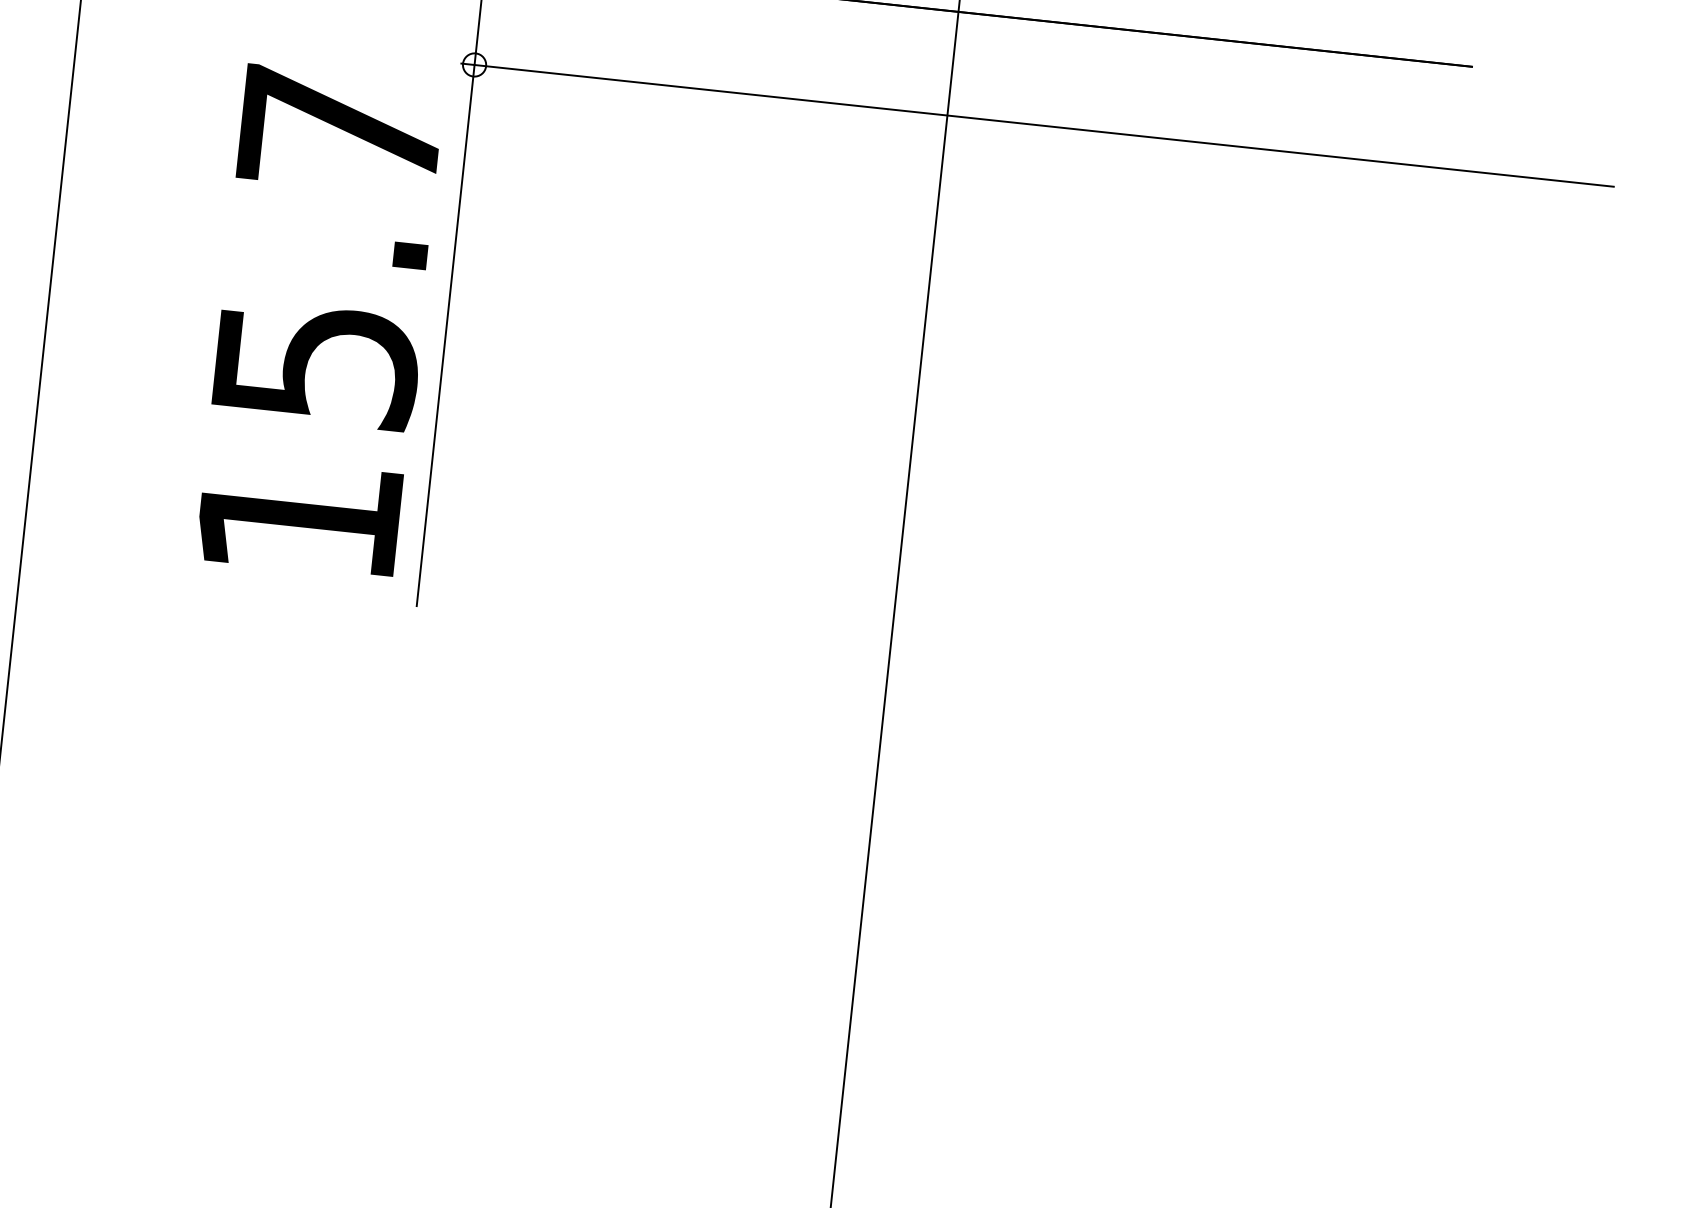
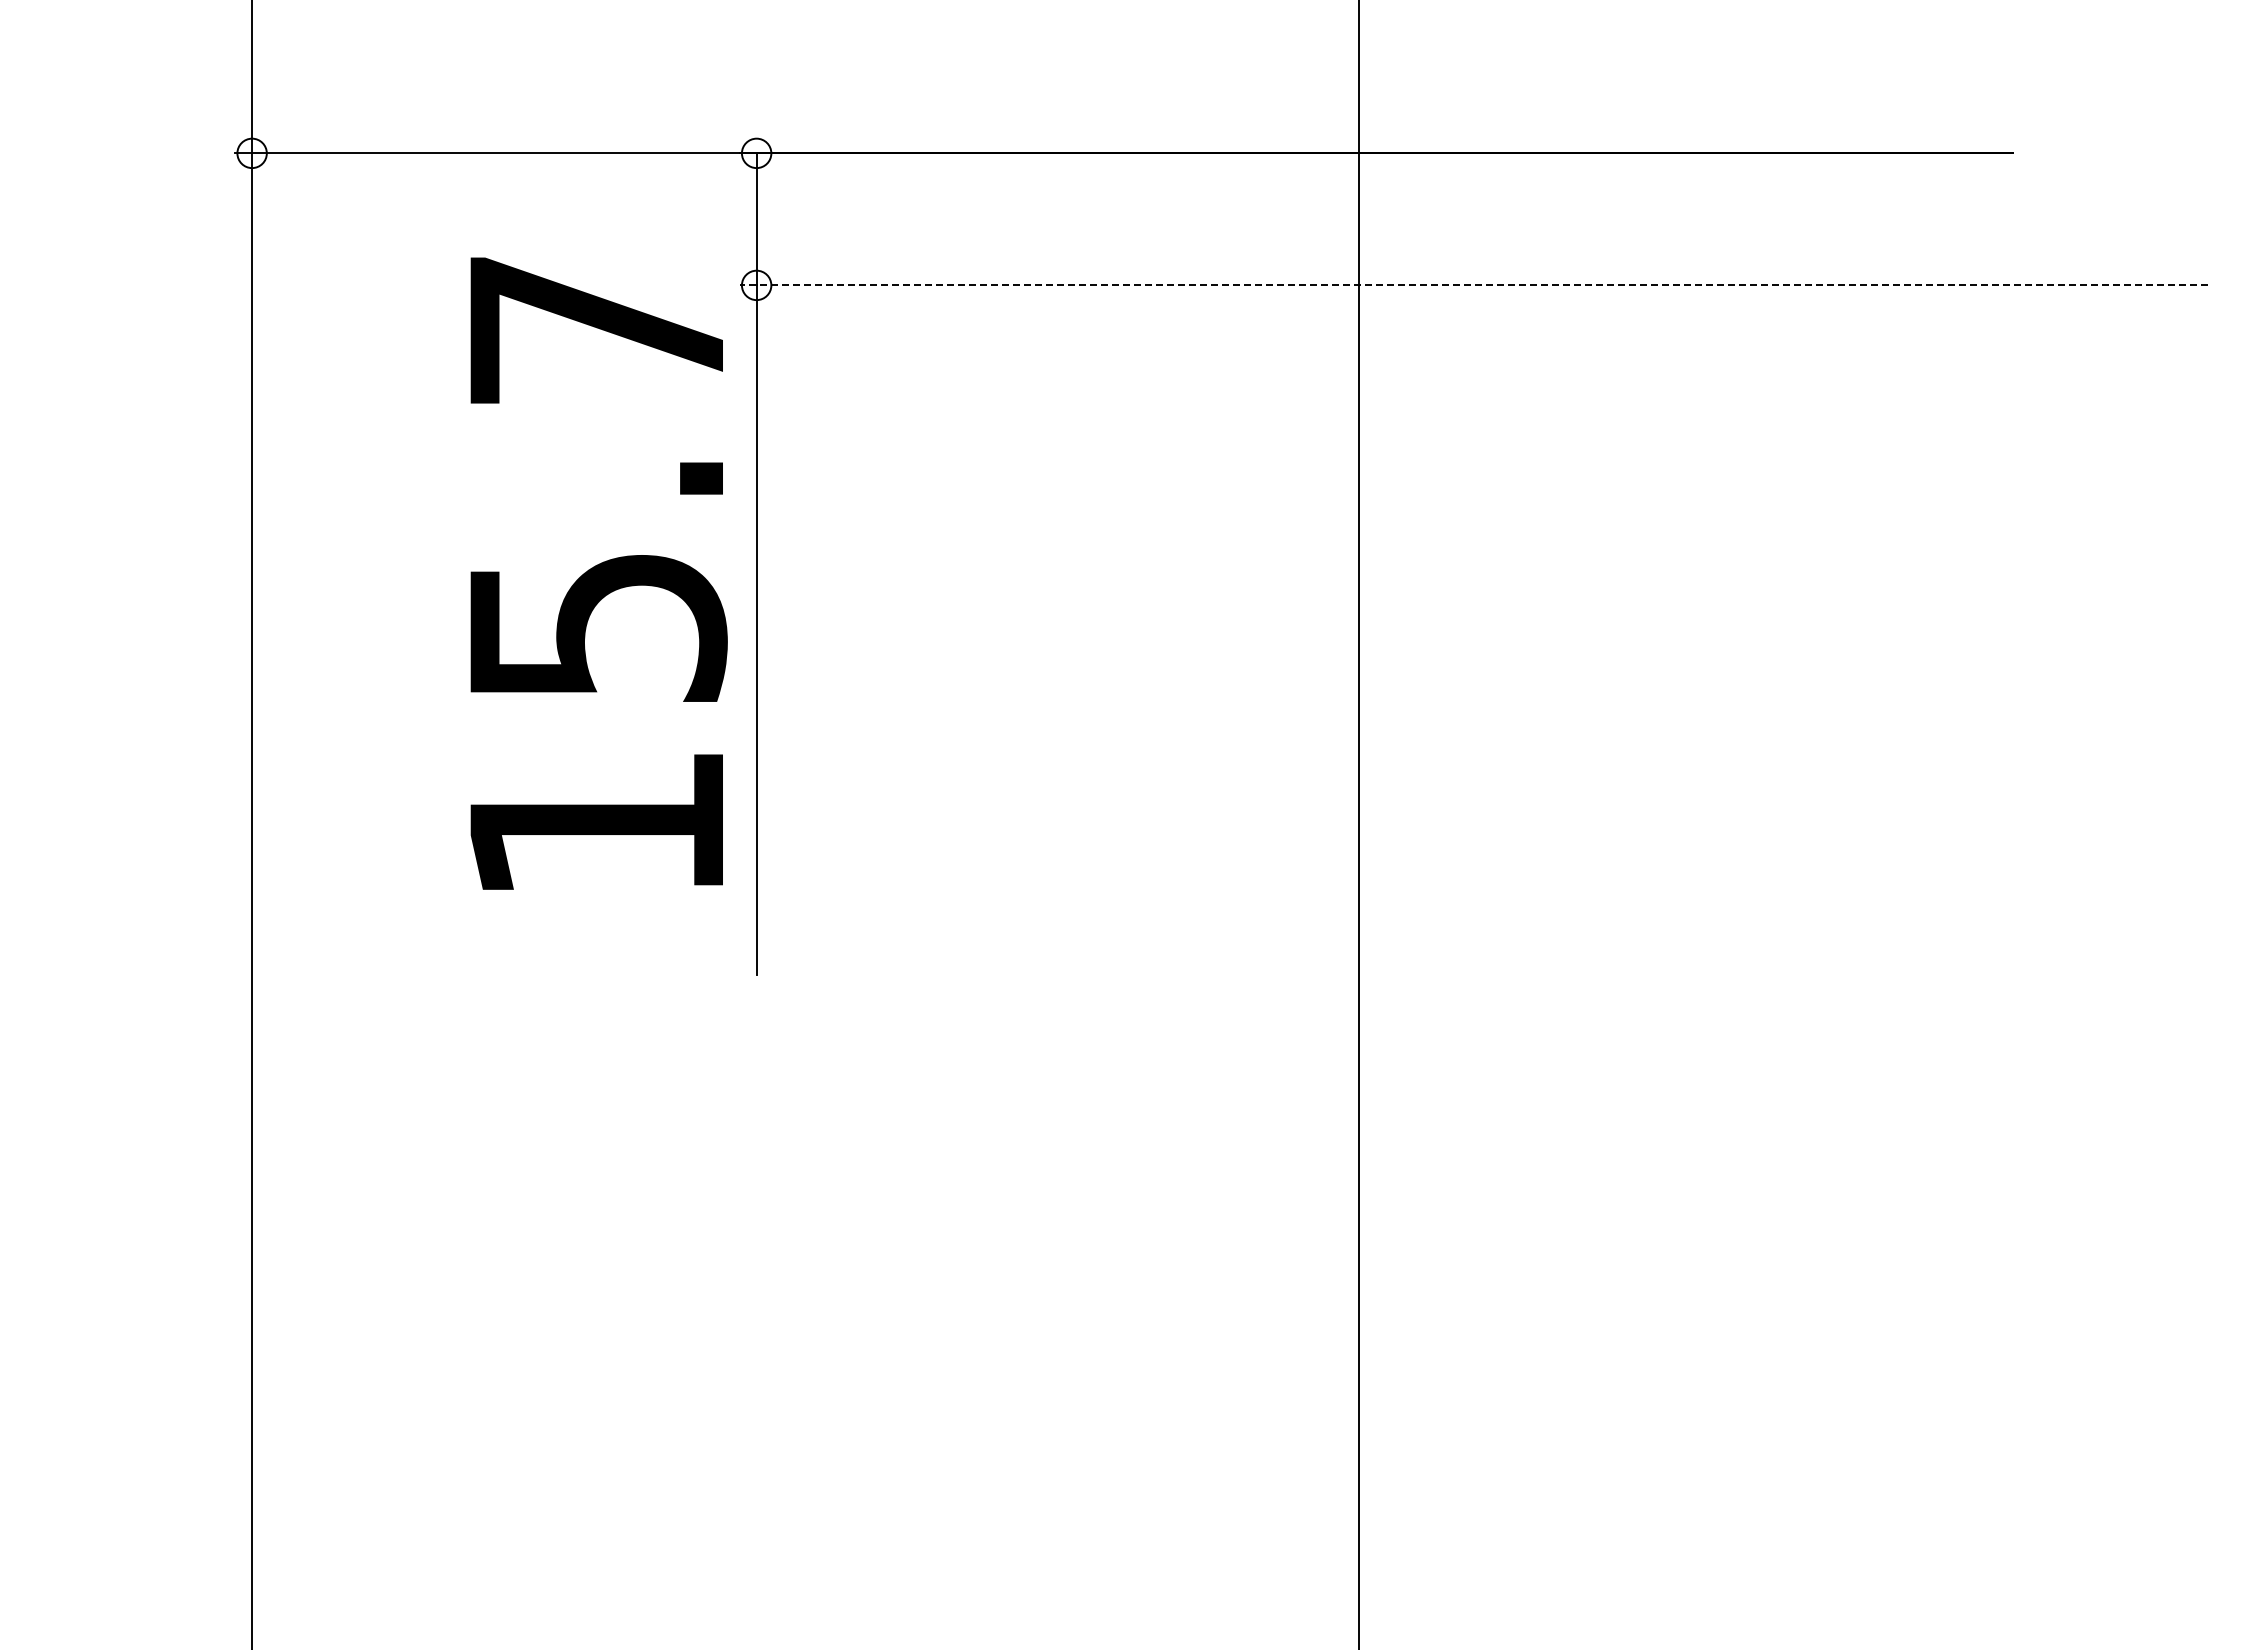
line: (1037, 125) -> (1473, 285), solid -> dashed
text: (321, 321) -> (598, 573), moved

